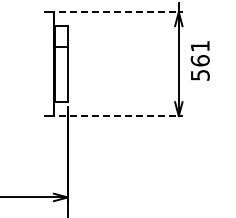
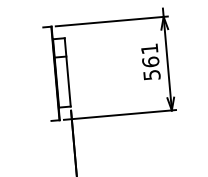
line: (121, 12) -> (112, 21), dashed -> solid
text: (199, 60) -> (150, 61), moved
line: (121, 116) -> (120, 115), dashed -> solid

